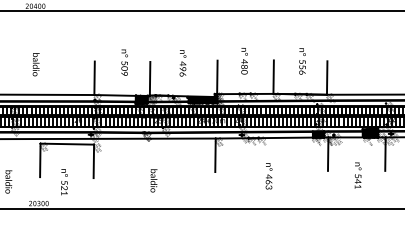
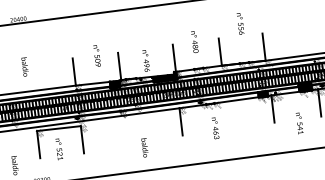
text: (302, 61) -> (240, 23), moved
text: (182, 63) -> (145, 61), moved
text: (268, 176) -> (215, 128), moved
text: (153, 180) -> (144, 147), moved
text: (64, 182) -> (59, 149), moved

